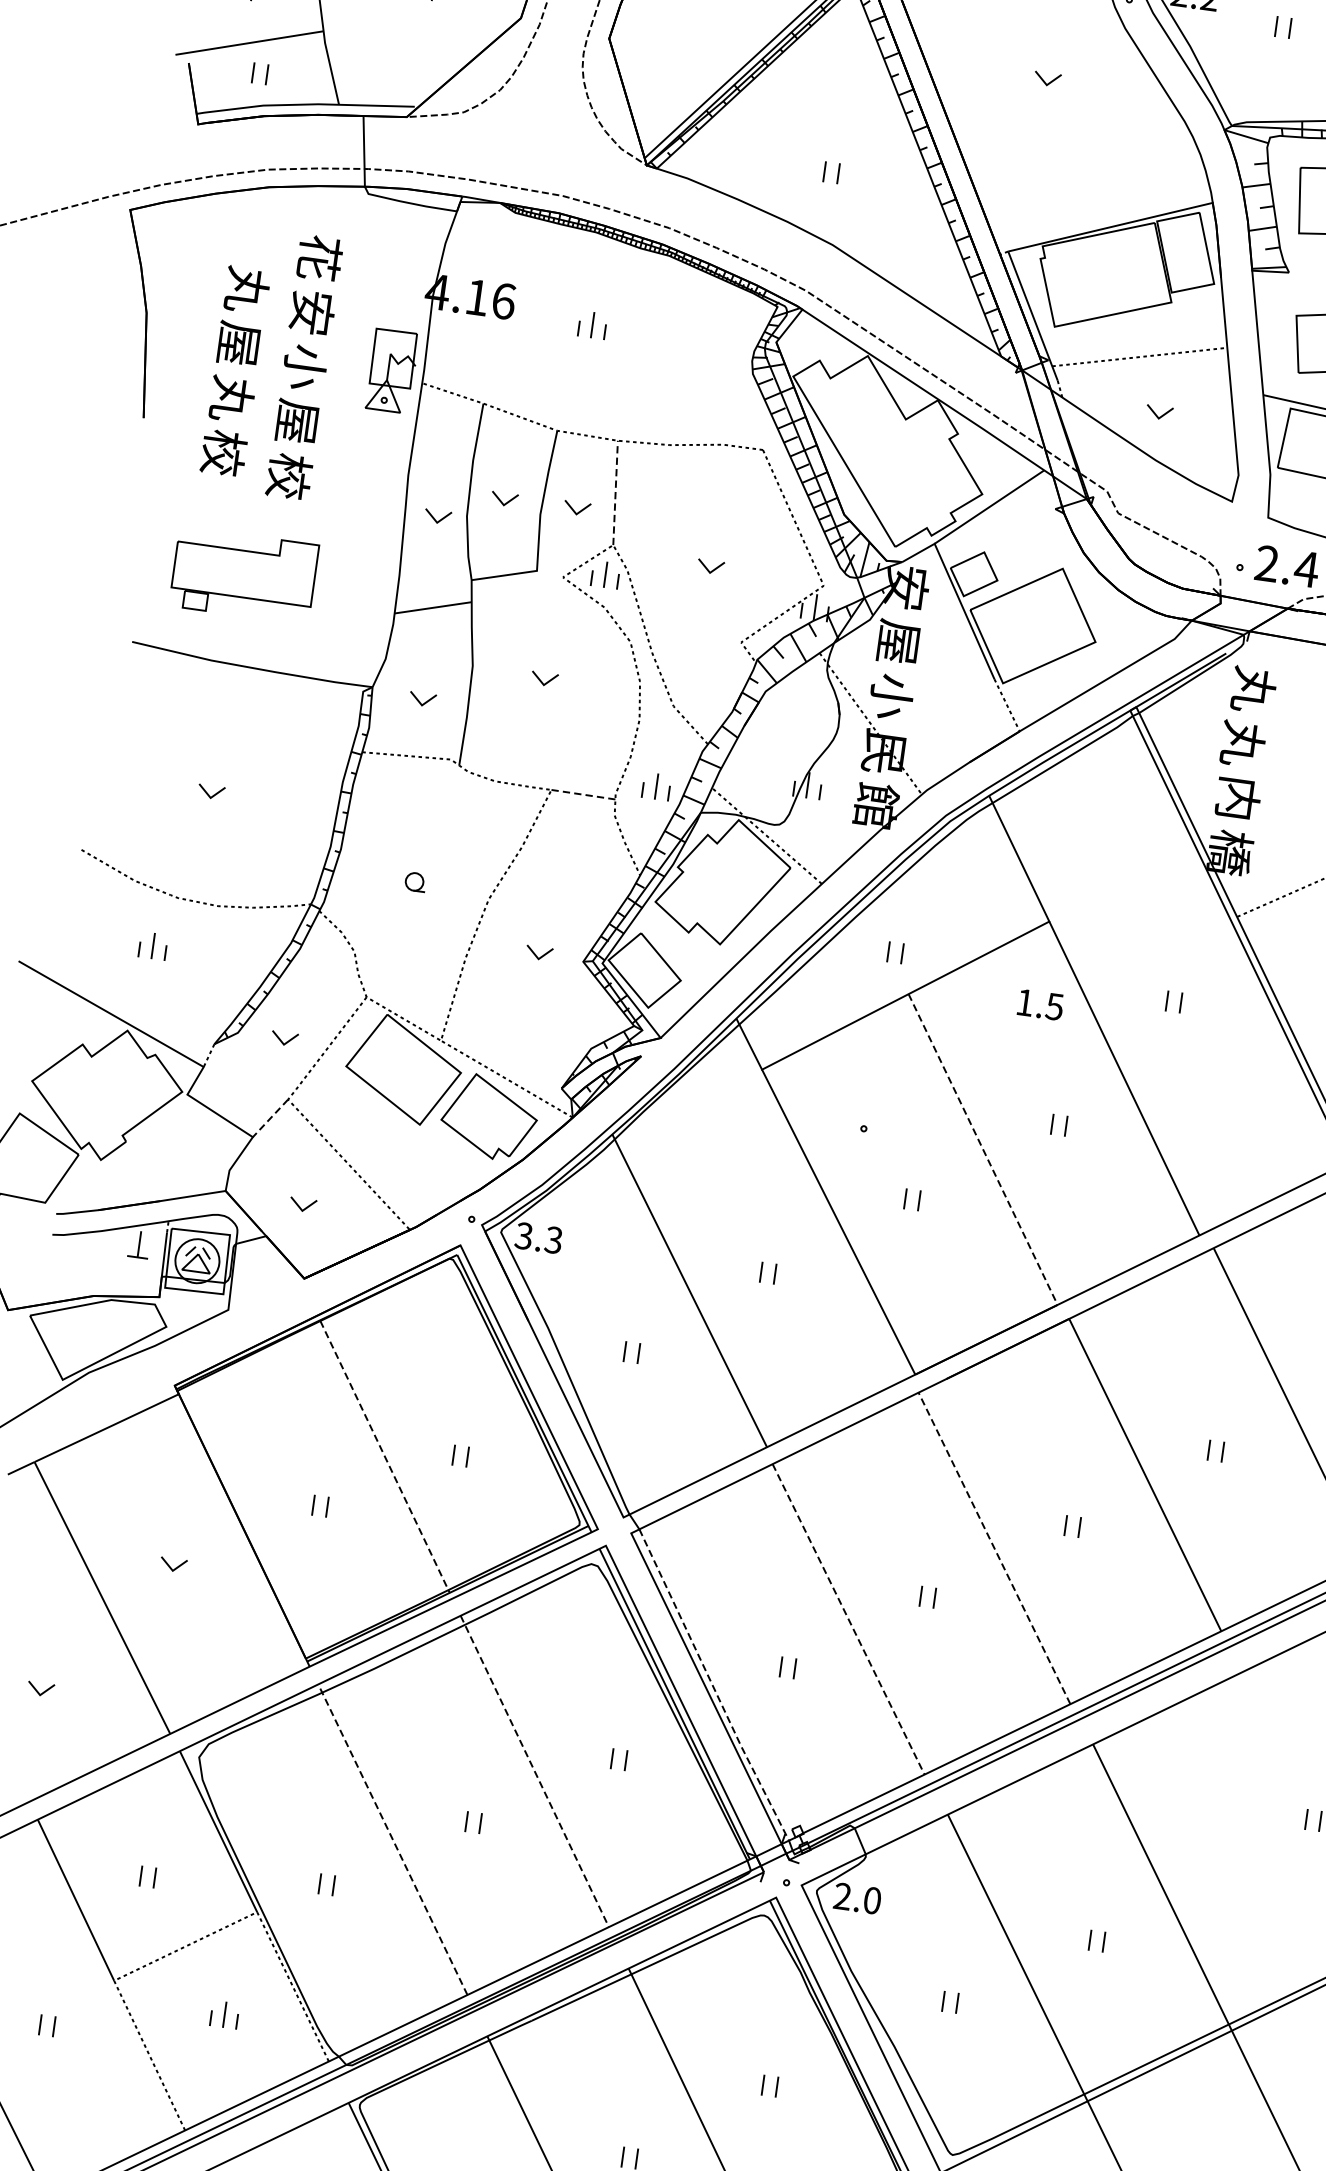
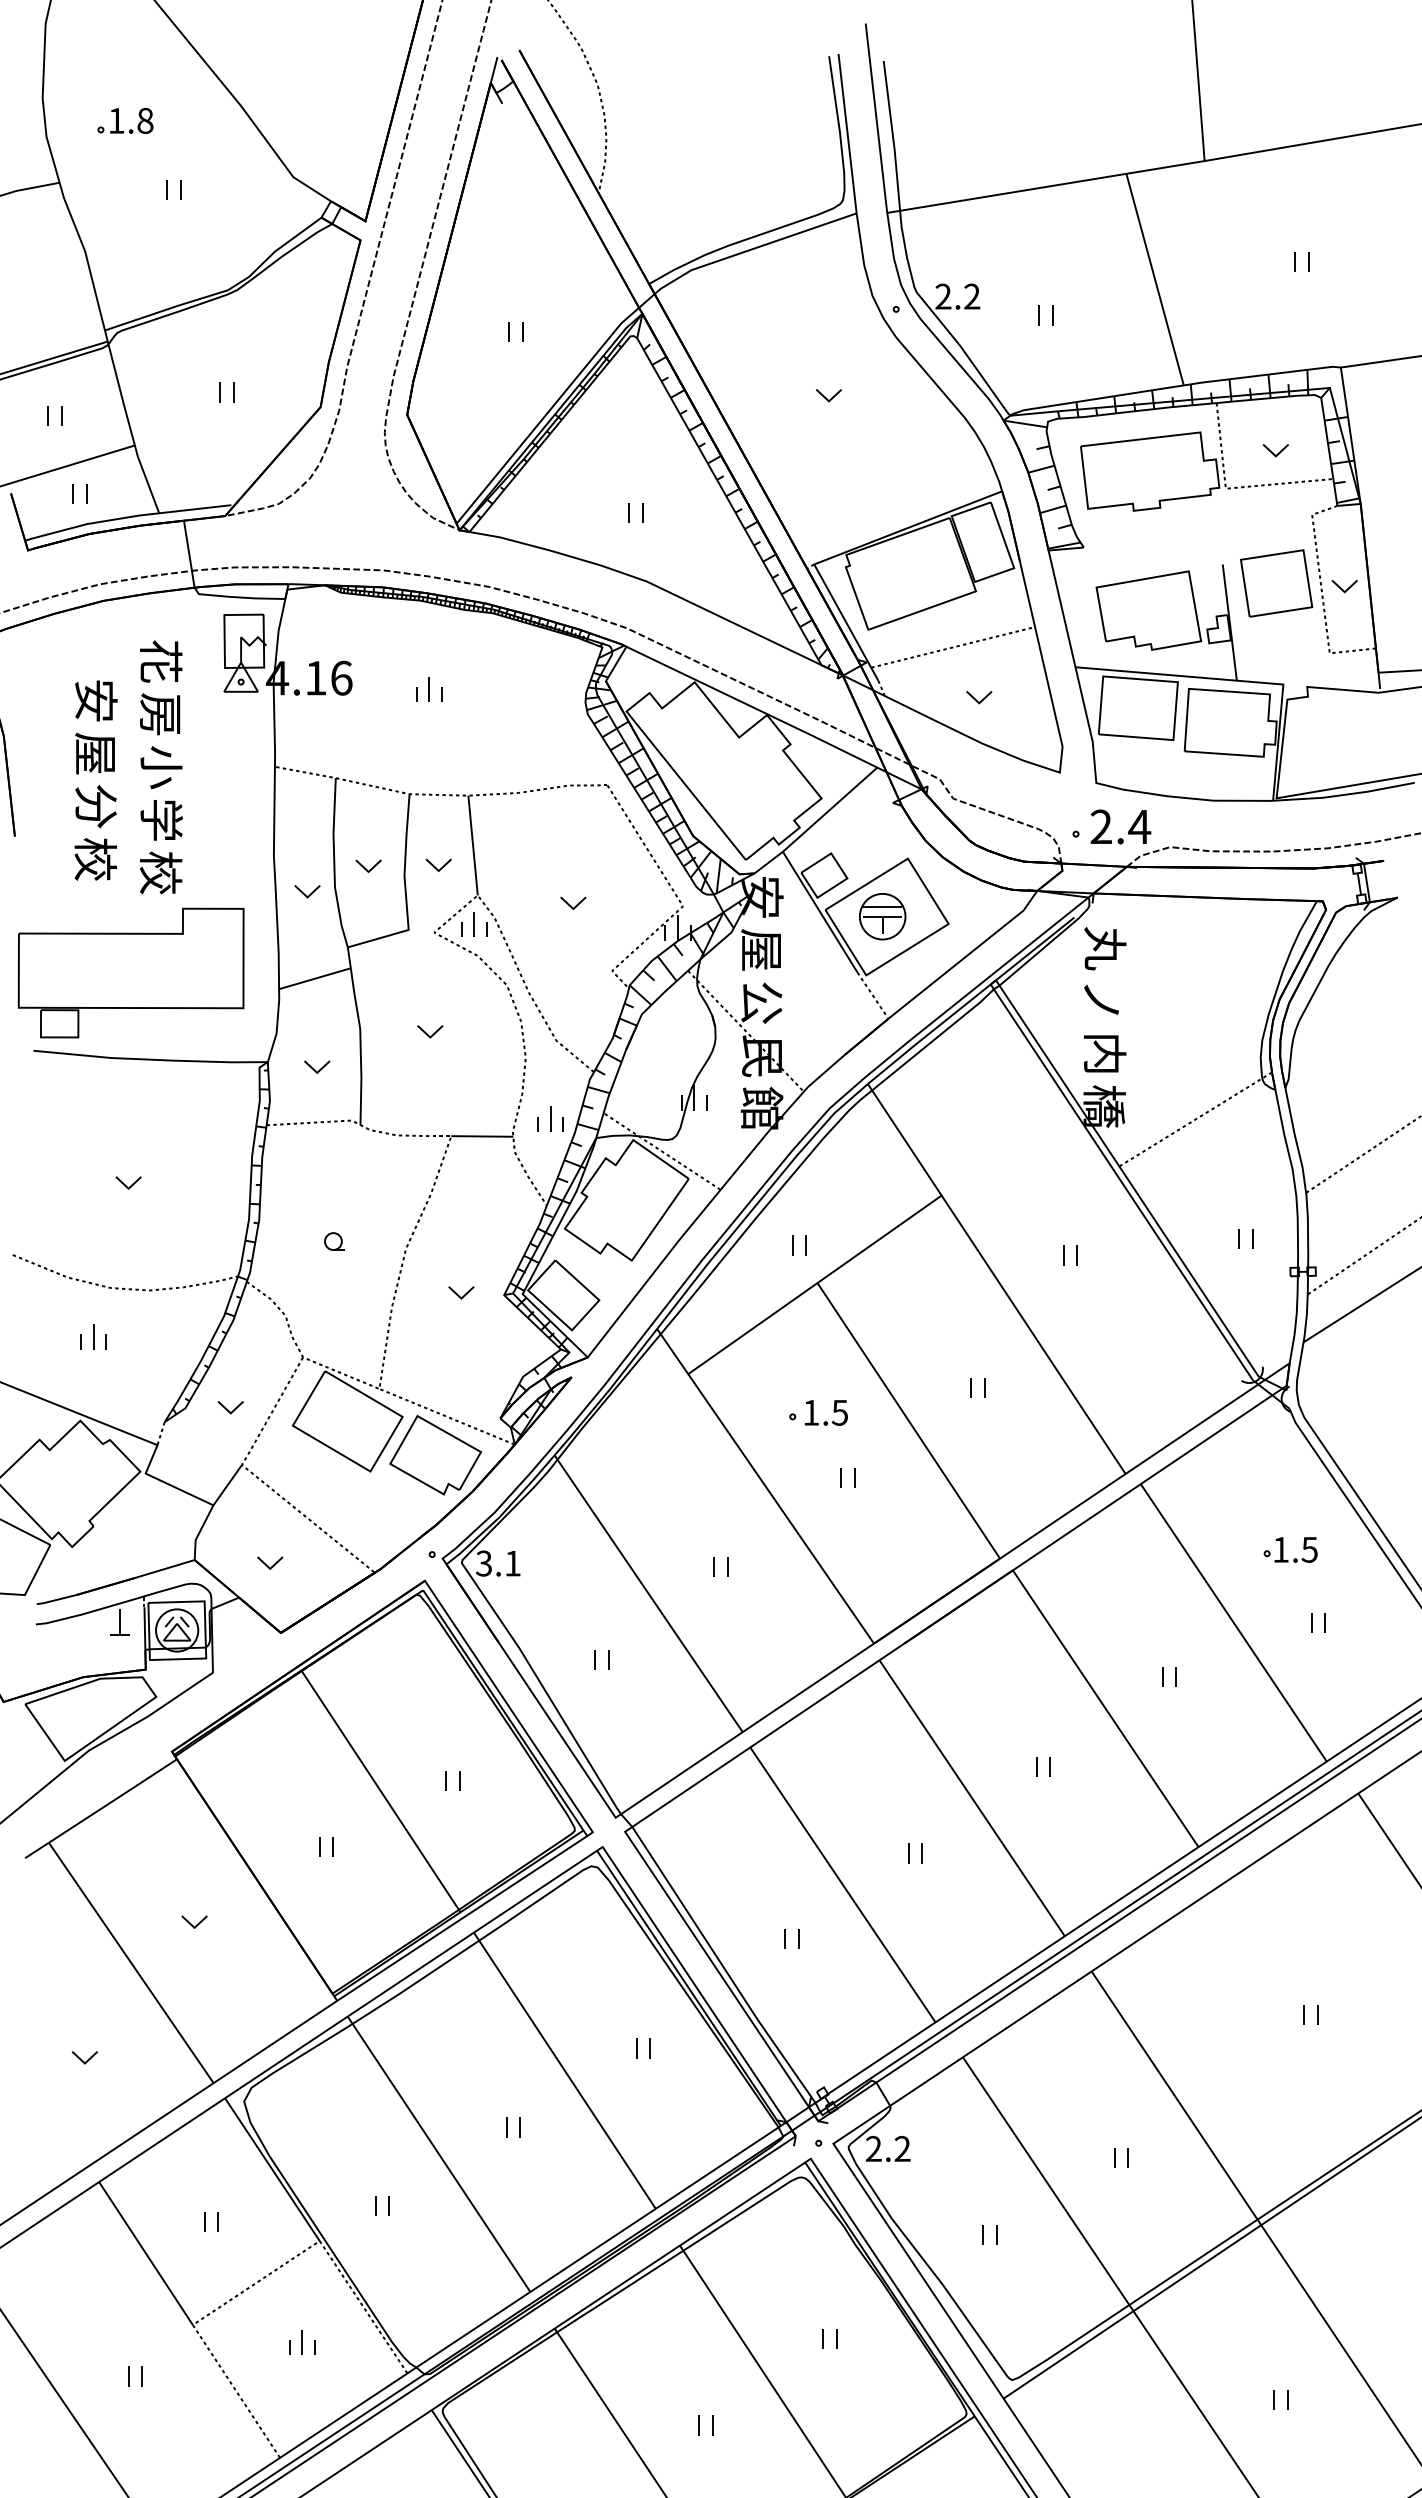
text: (247, 290) -> (96, 701), 丸 -> 安
text: (312, 312) -> (161, 714), 安 -> 房
part: (391, 370) -> (244, 652), moved
text: (232, 398) -> (96, 806), 丸 -> 分
text: (297, 421) -> (161, 819), 屋 -> 学
line: (616, 492) -> (473, 845), dashed -> solid
part: (243, 574) -> (130, 972), size x1.67
part: (1028, 624) -> (882, 916), added
text: (890, 696) -> (761, 1002), 小 -> 公
text: (1243, 744) -> (1102, 1001), 丸 -> ノ
line: (583, 794) -> (482, 1136), dashed -> solid
text: (1039, 1004) -> (825, 1412), moved
line: (270, 1118) -> (227, 1485), dashed -> solid
line: (983, 1150) -> (909, 1421), dashed -> solid
text: (553, 1240) -> (512, 1563), 3.3 -> 3.1
line: (385, 1457) -> (381, 1792), dashed -> solid
line: (993, 1547) -> (971, 1797), dashed -> solid
line: (848, 1618) -> (842, 1884), dashed -> solid
line: (713, 1686) -> (723, 1966), dashed -> solid
line: (534, 1771) -> (564, 2070), dashed -> solid
line: (392, 1838) -> (438, 2153), dashed -> solid
text: (872, 1901) -> (902, 2149), 2.0 -> 2.2

